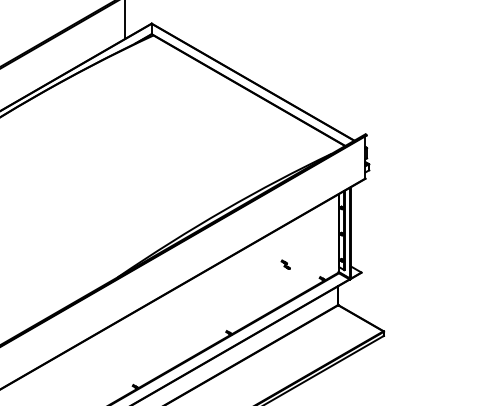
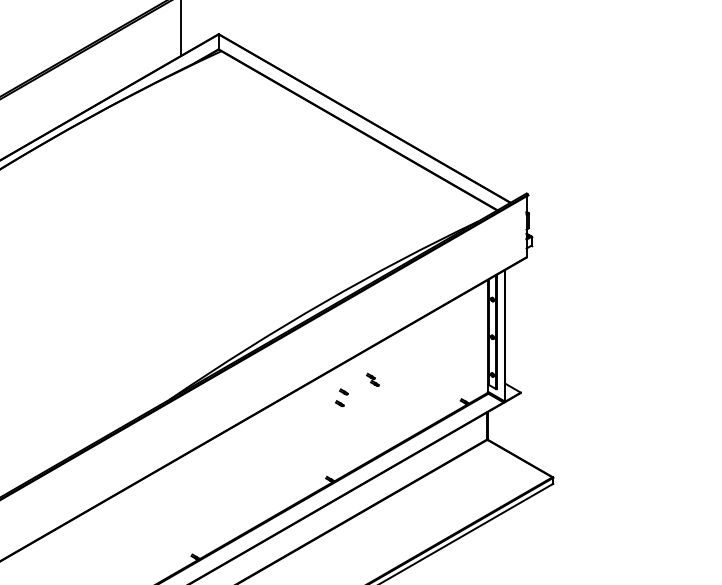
part: (285, 264) -> (372, 379), moved
part: (237, 275) -> (342, 396), added

